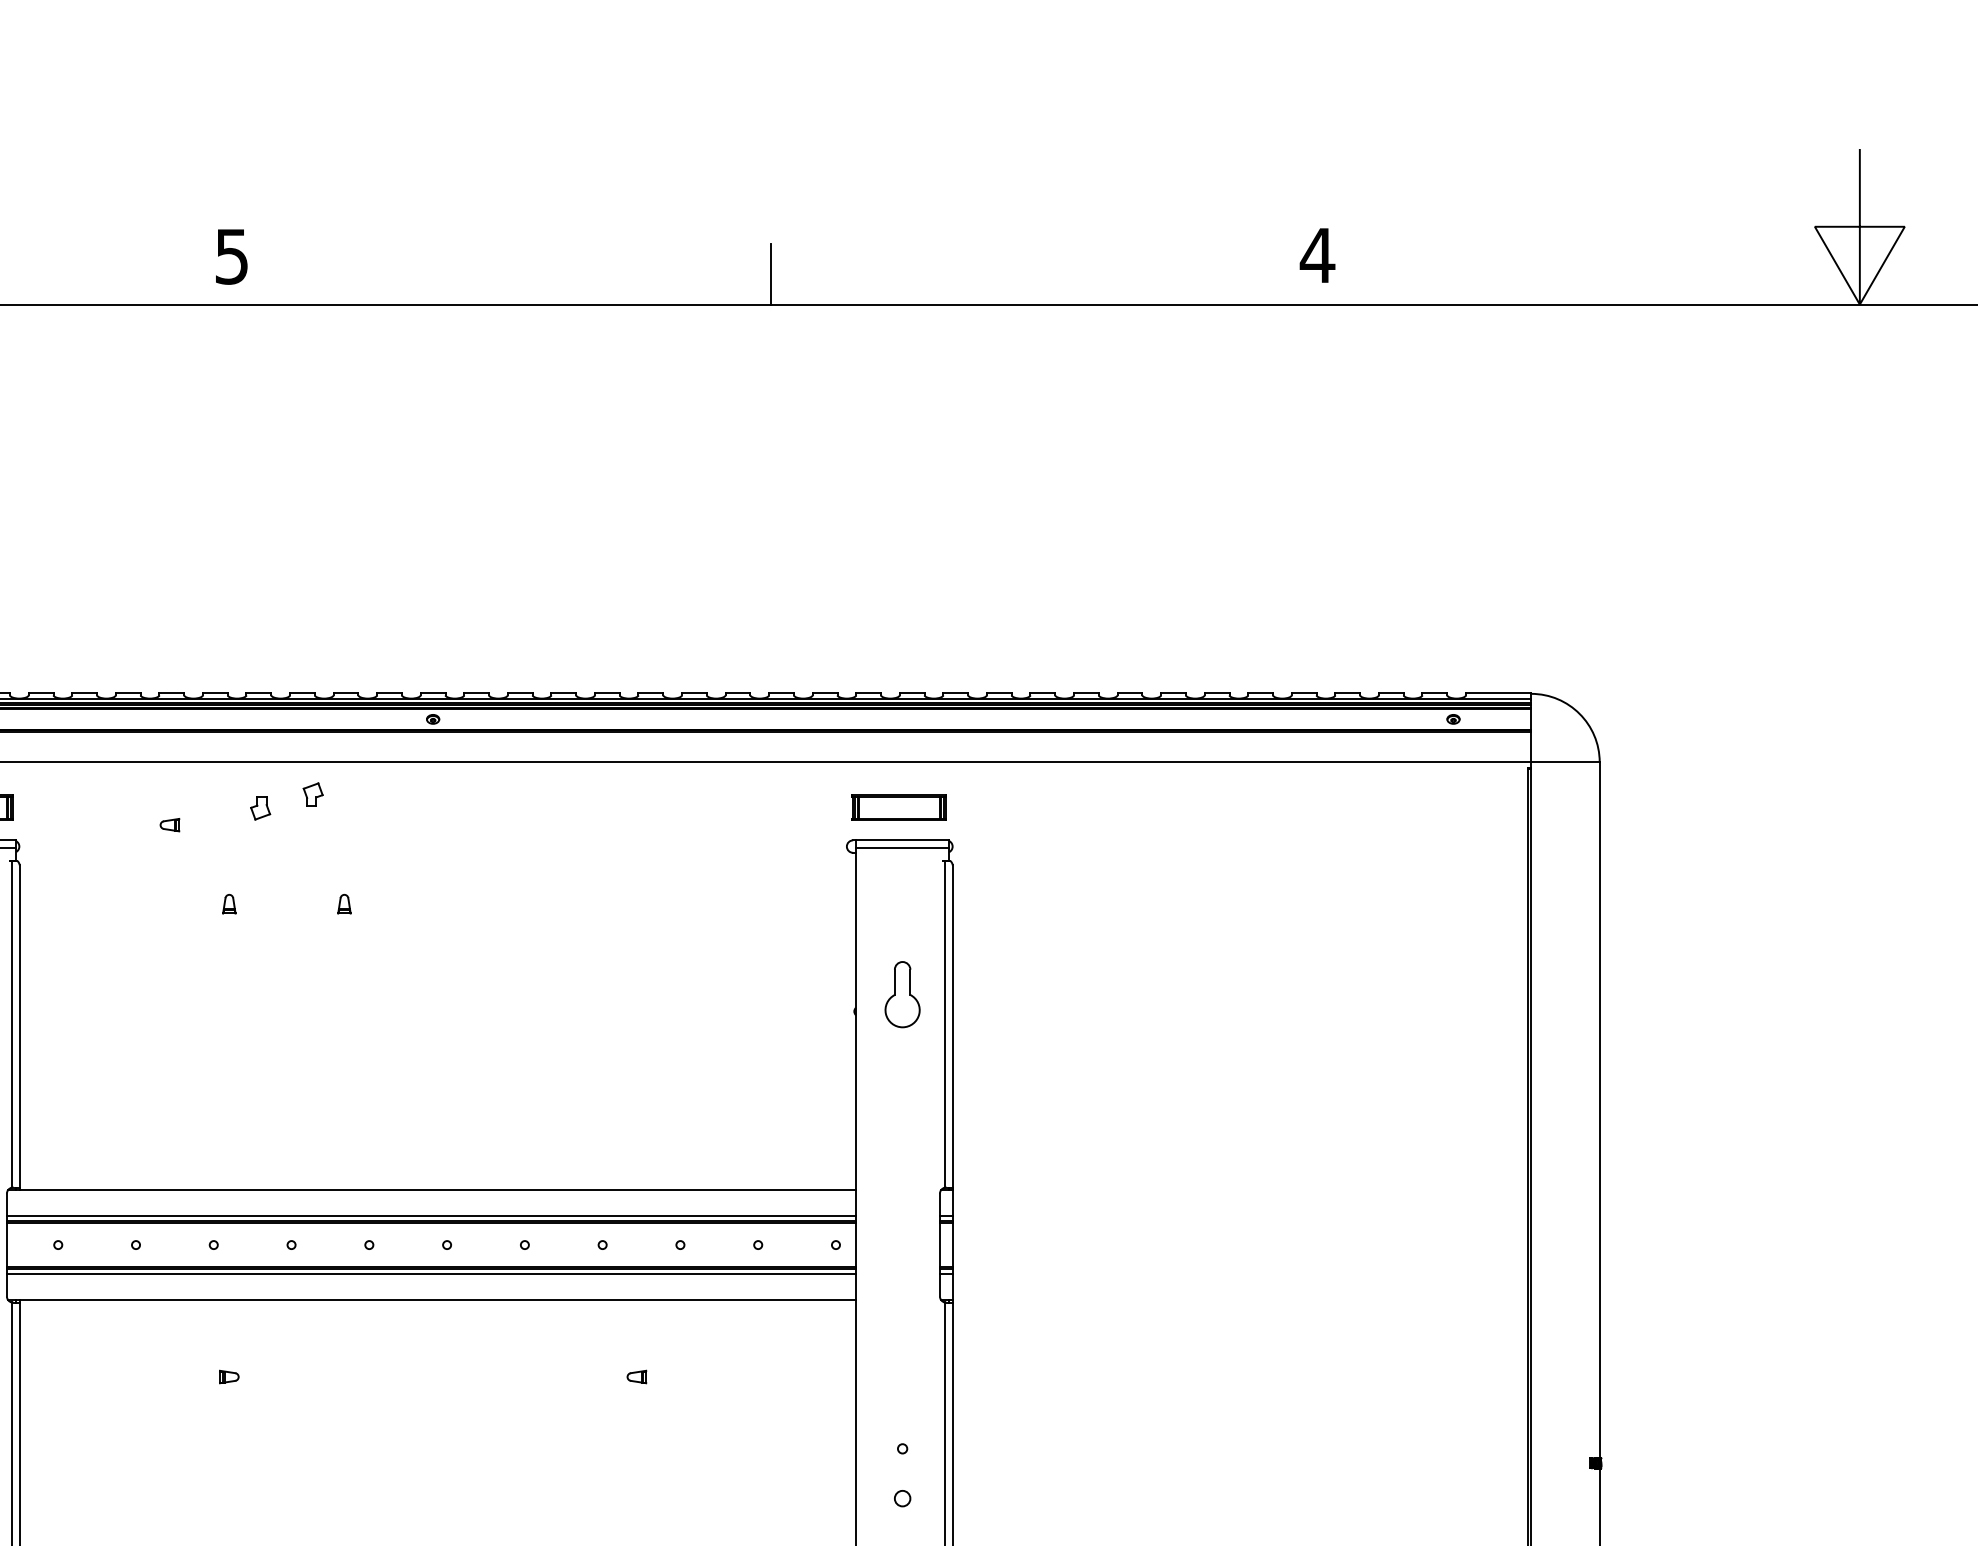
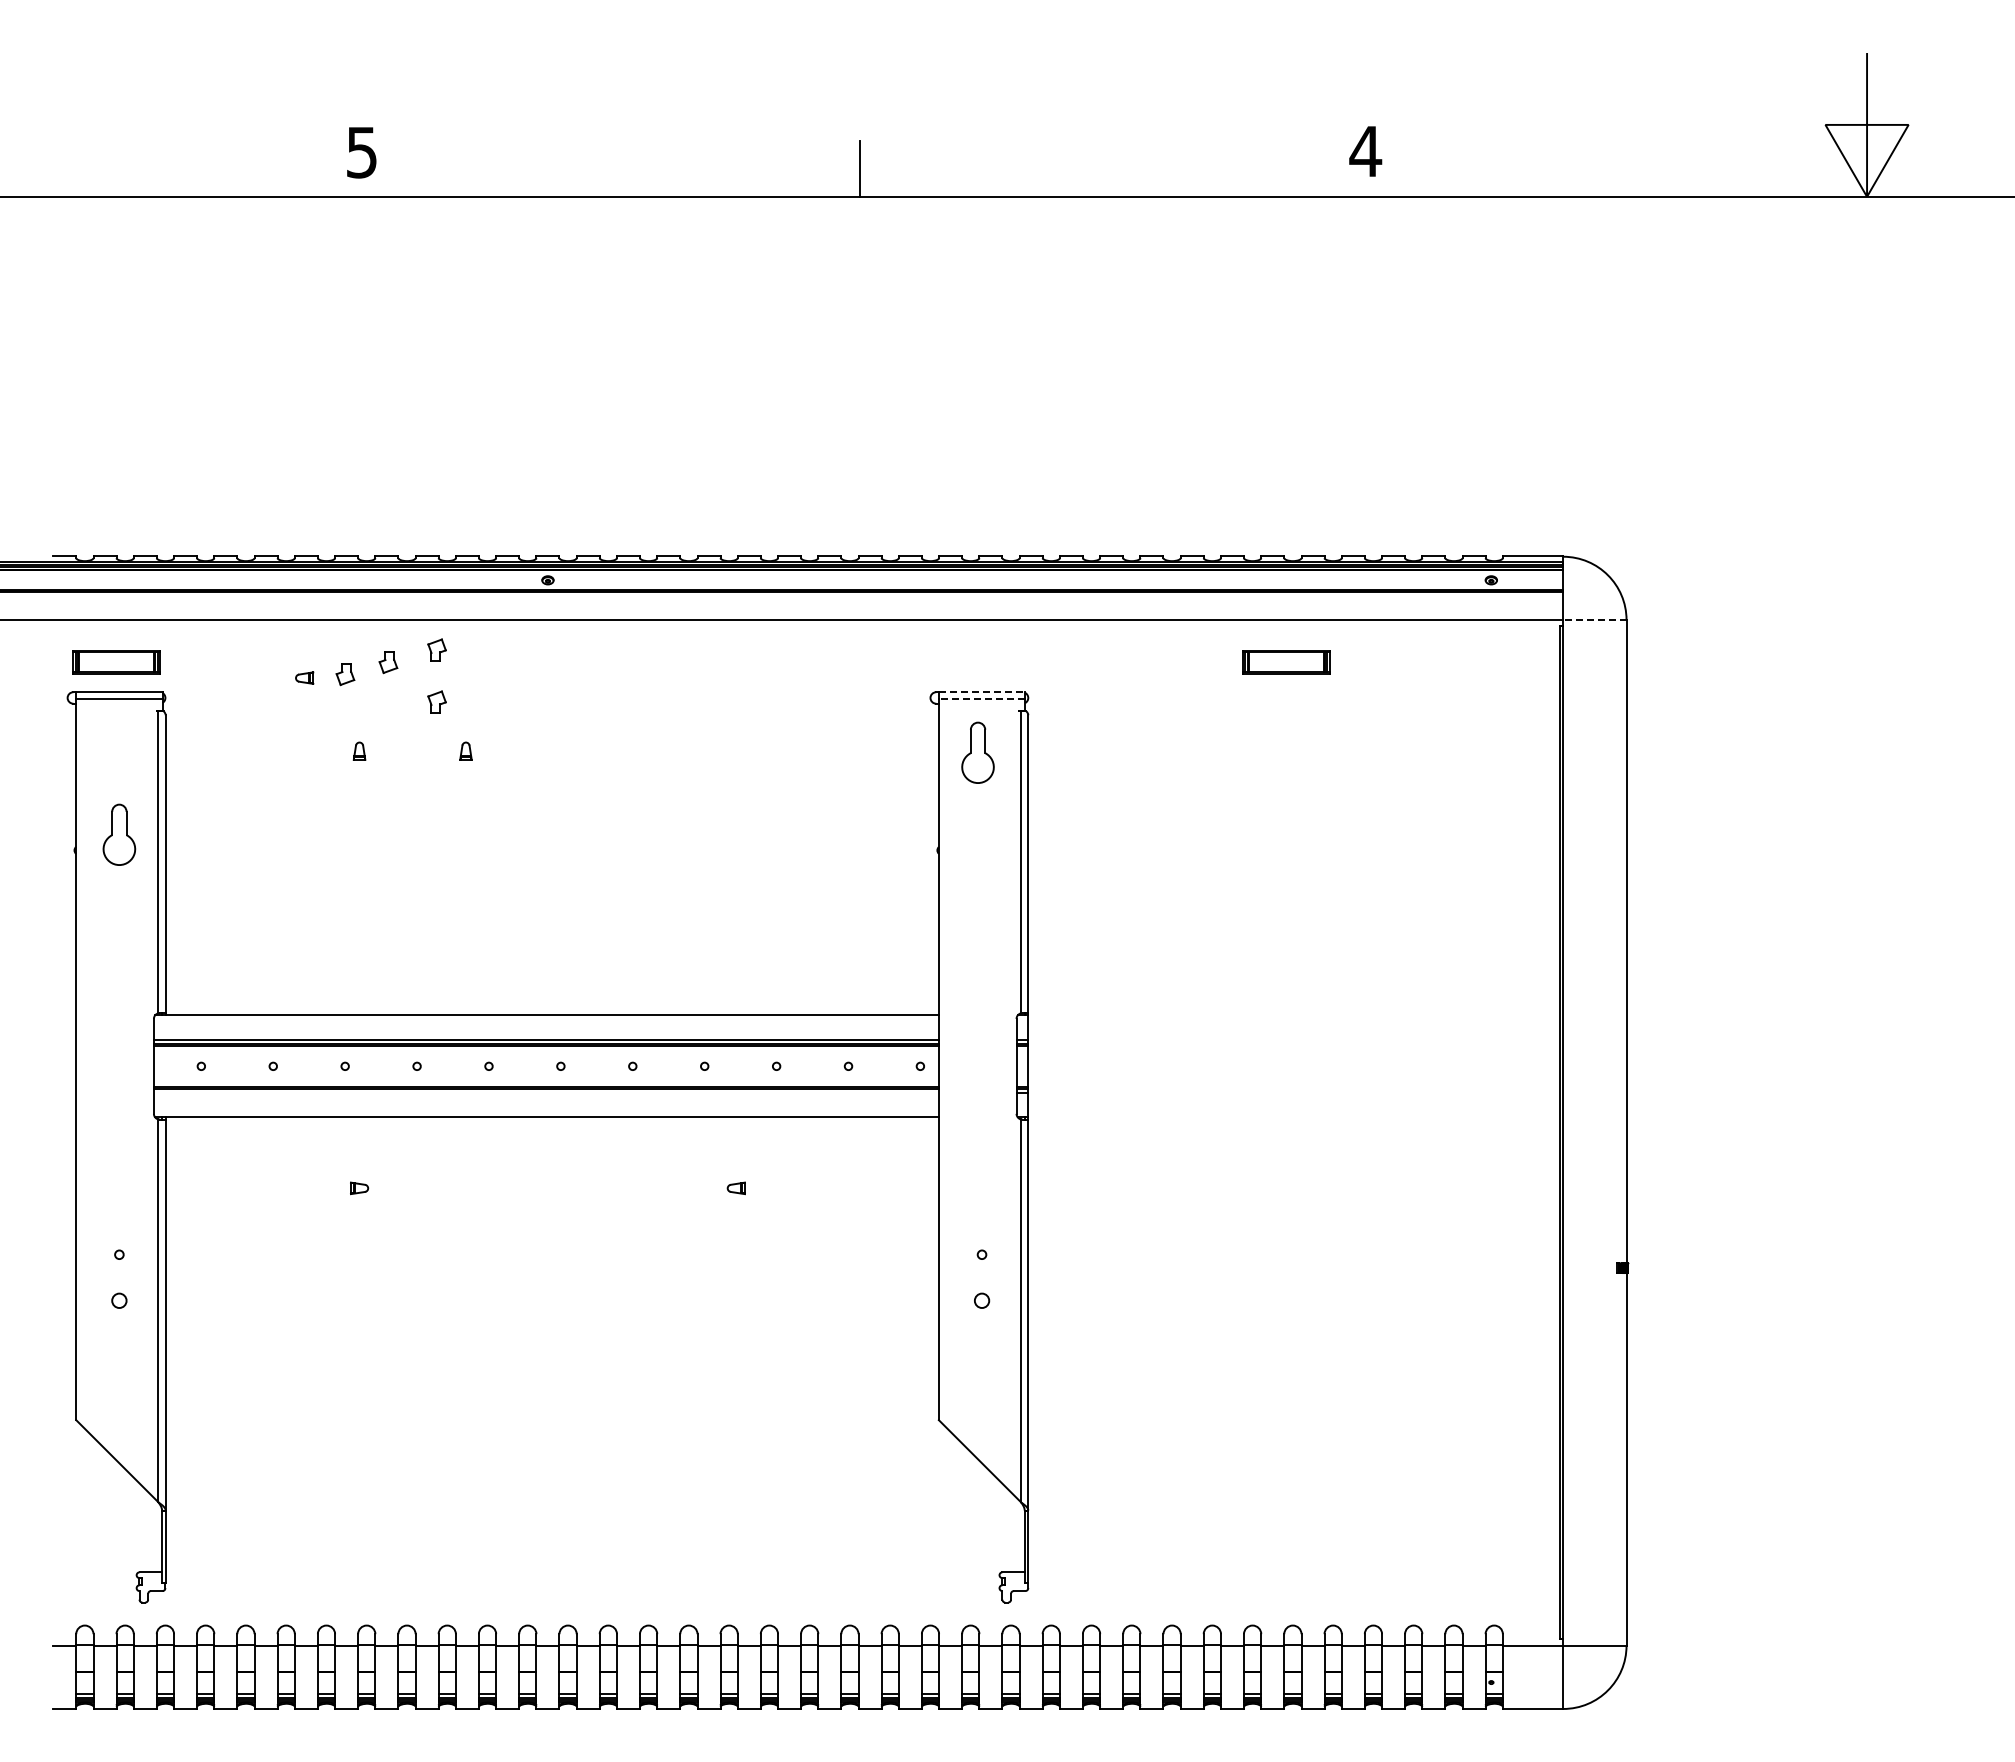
line: (1565, 762) -> (1594, 620), solid -> dashed
part: (899, 808) -> (1286, 662), moved
part: (214, 821) -> (345, 674), added
line: (903, 840) -> (982, 692), solid -> dashed
line: (902, 848) -> (981, 699), solid -> dashed
part: (312, 850) -> (436, 701), added
part: (902, 994) -> (977, 752), moved
line: (430, 1273) -> (545, 1092), removed

